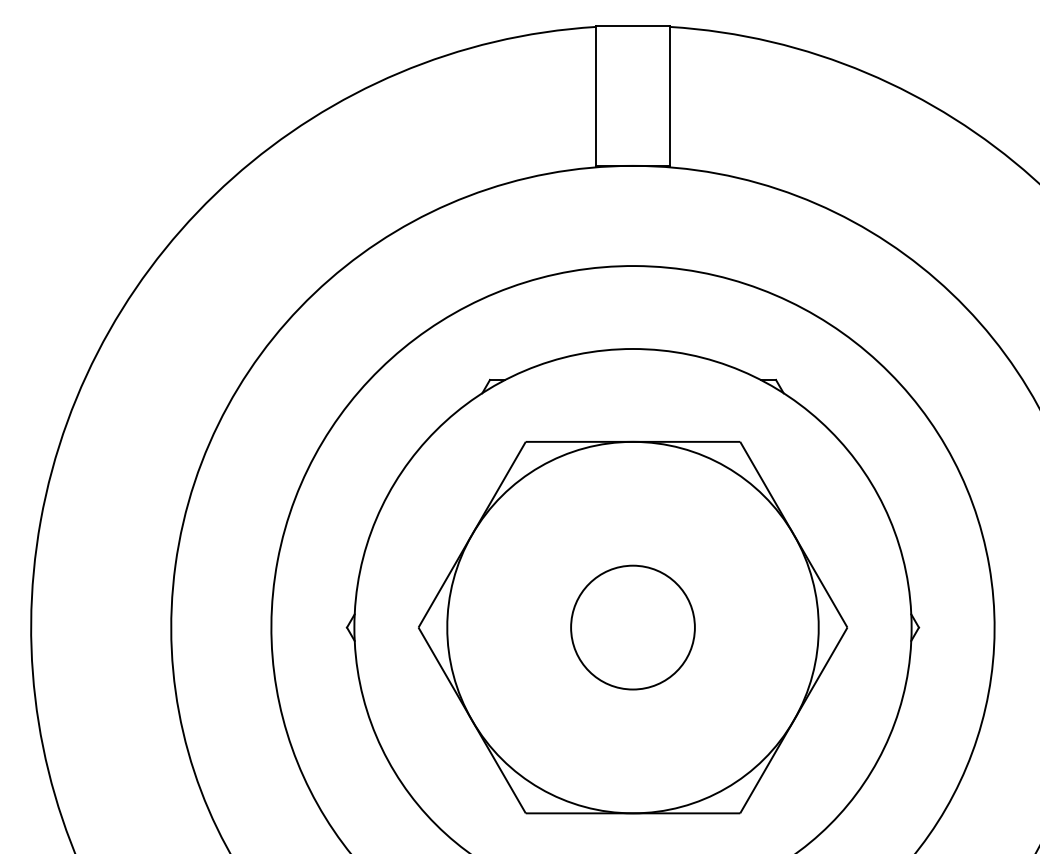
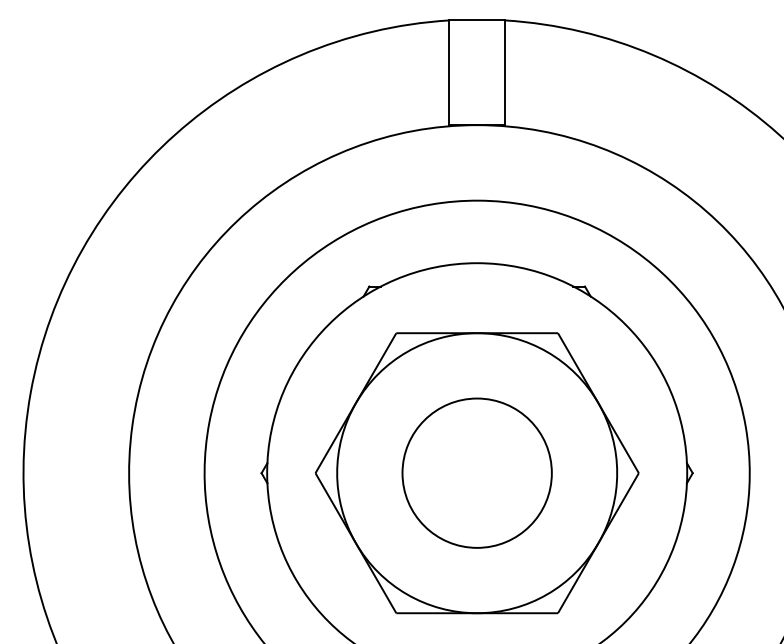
circle: (632, 627) -> (476, 473), size x1.6

